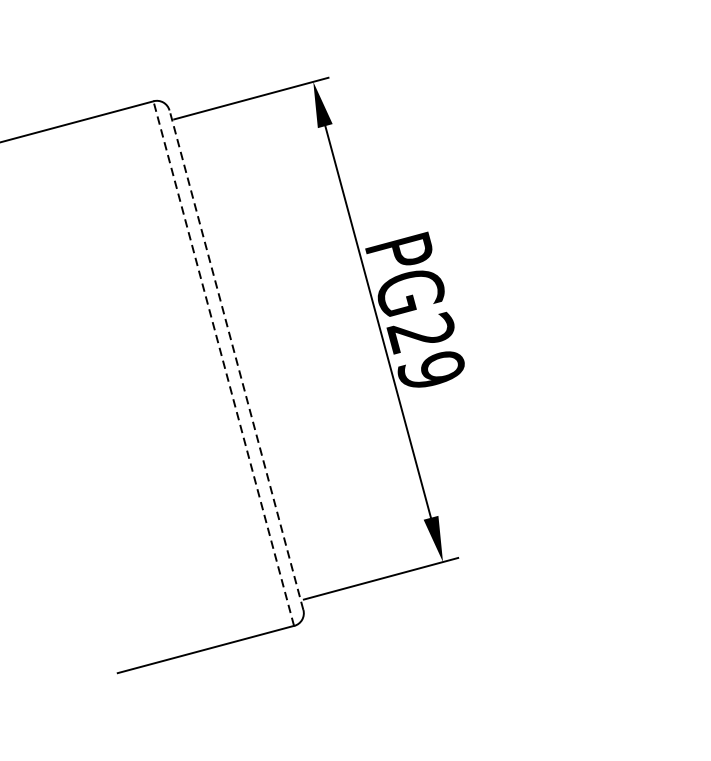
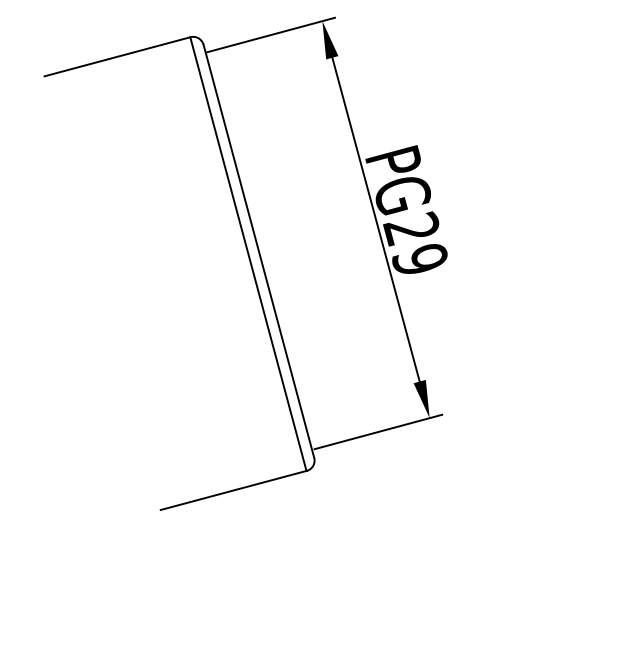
line: (235, 360) -> (258, 251), dashed -> solid
line: (223, 362) -> (248, 253), dashed -> solid

